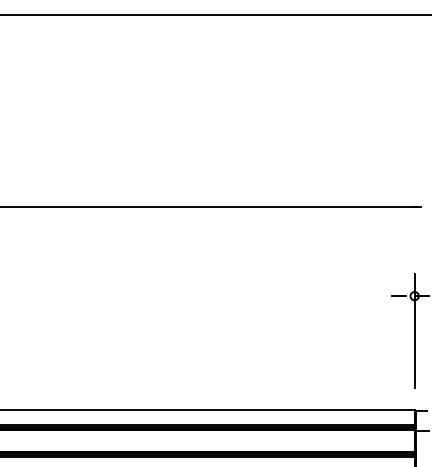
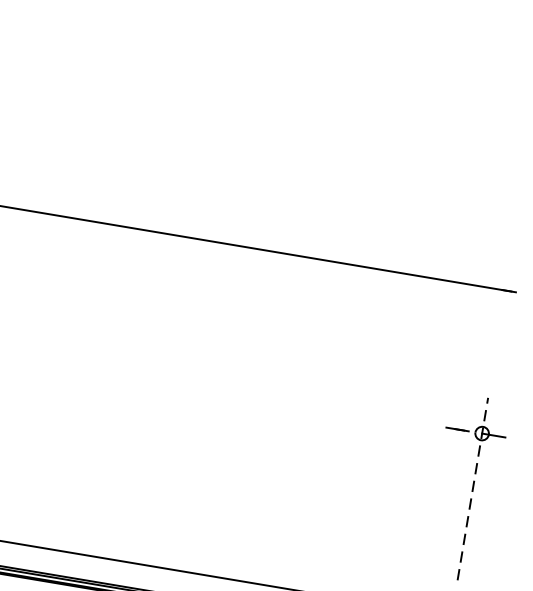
line: (414, 330) -> (472, 488), solid -> dashed

